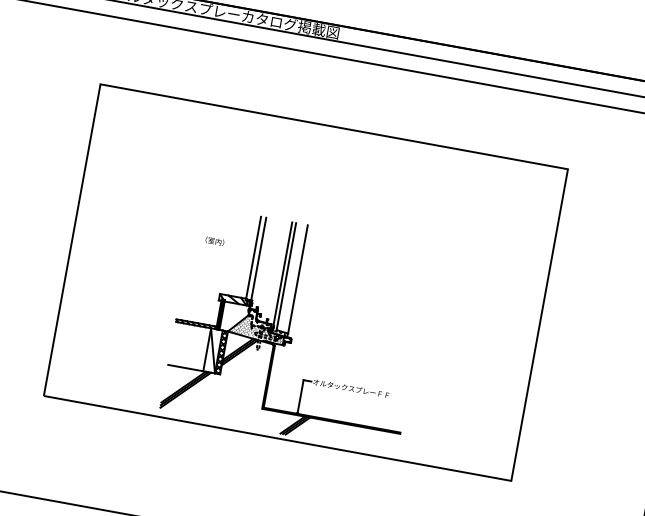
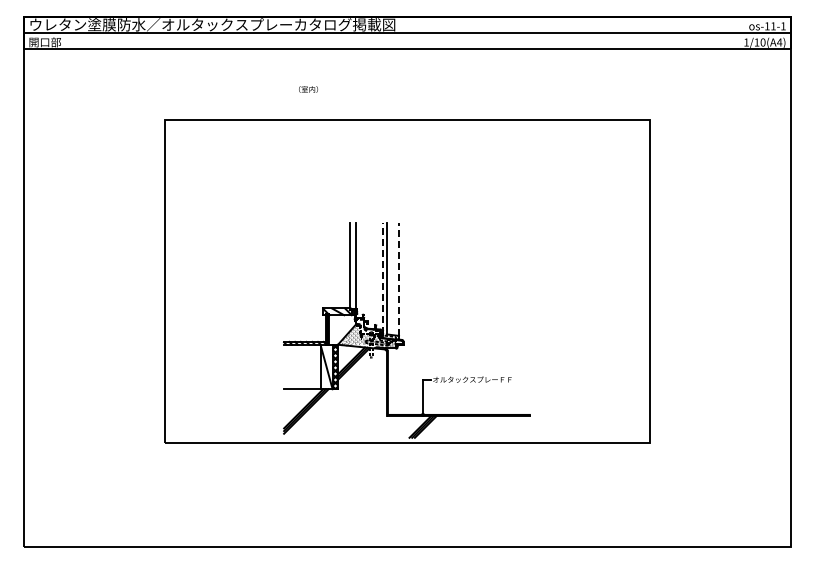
text: (214, 241) -> (308, 89), moved
line: (282, 275) -> (382, 278), solid -> dashed
line: (297, 279) -> (398, 279), solid -> dashed

